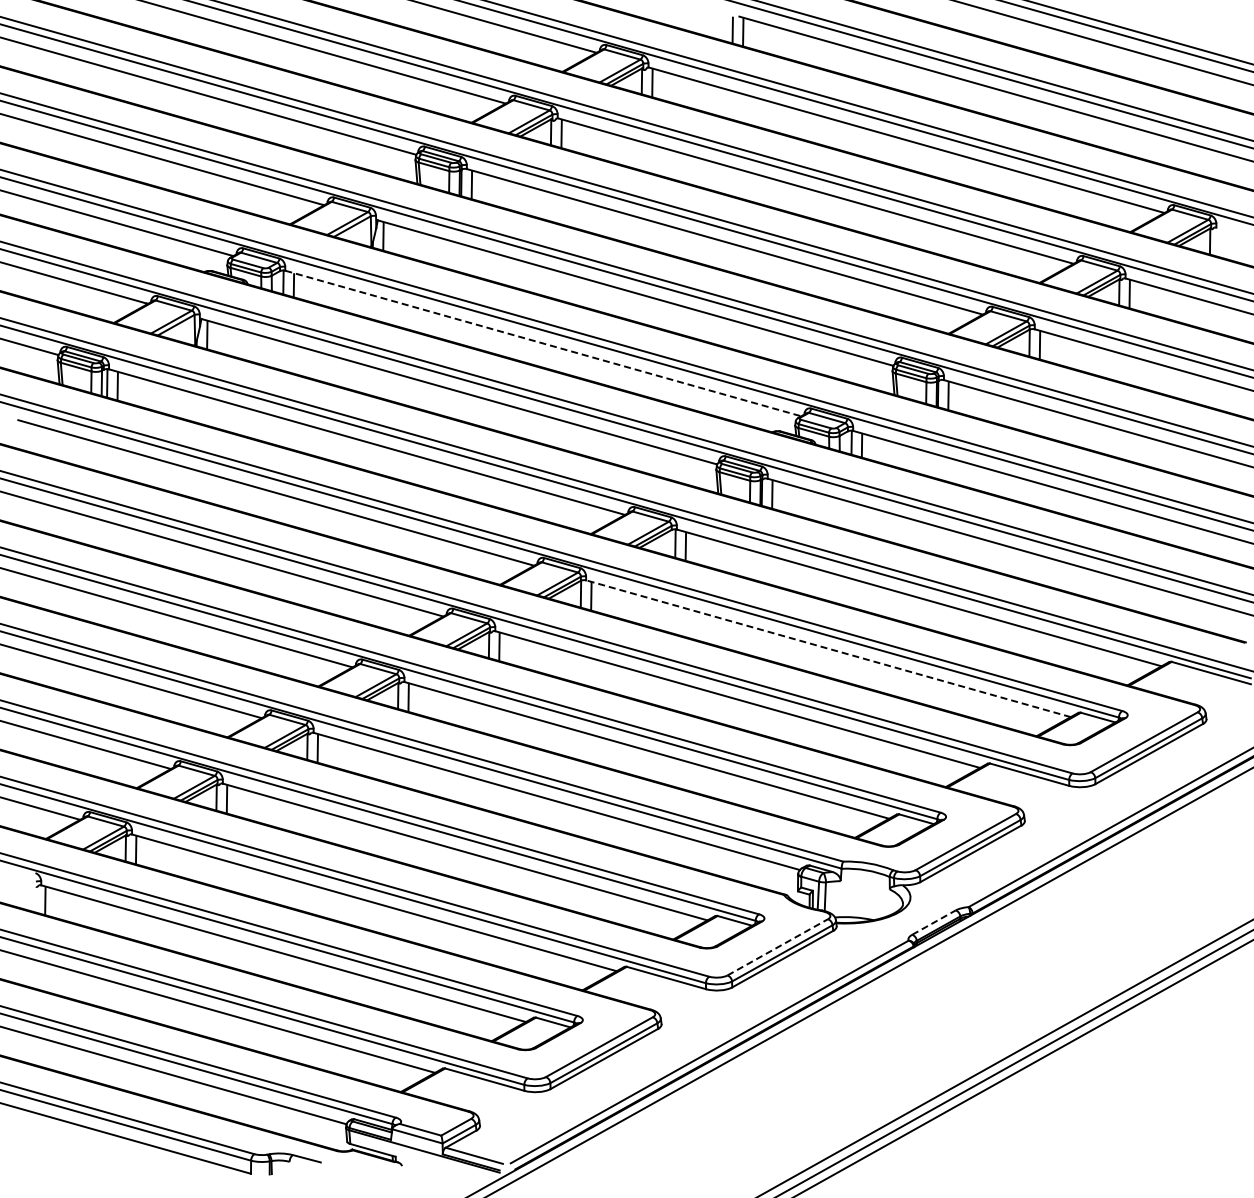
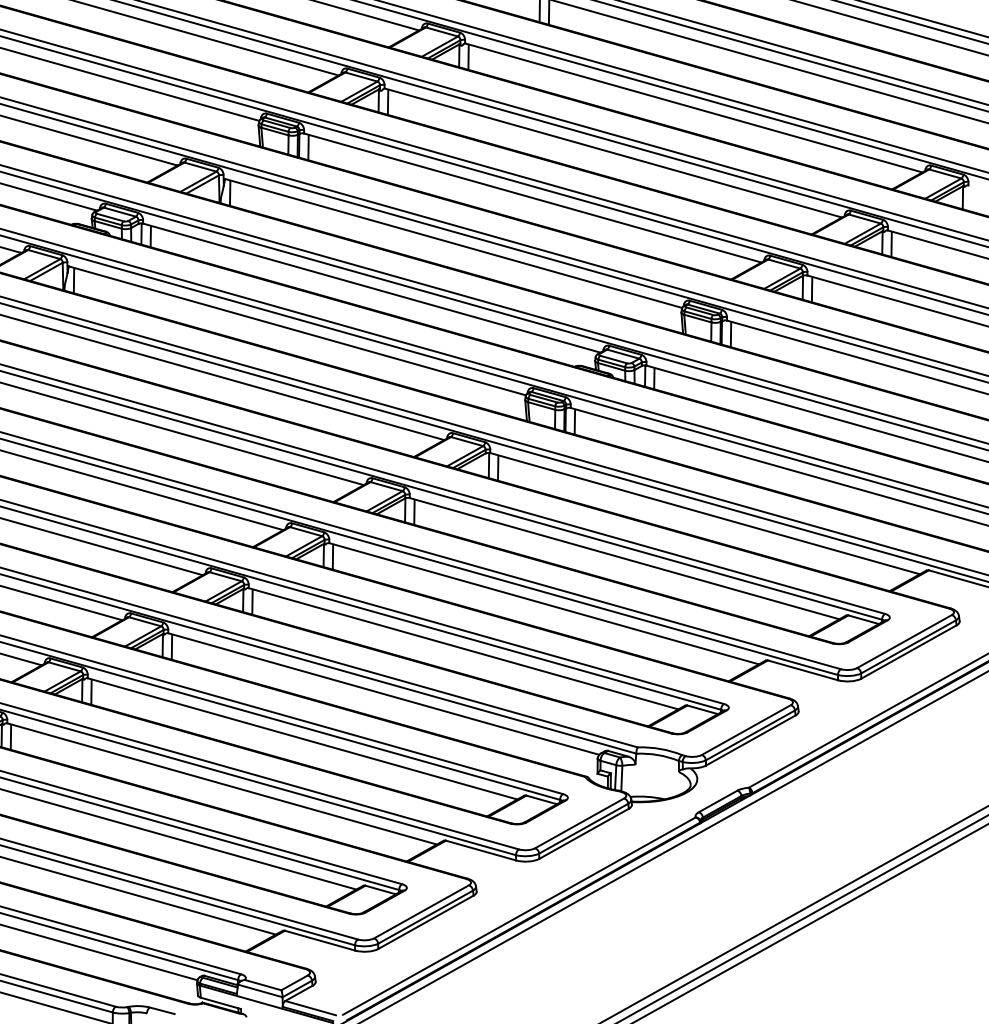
line: (543, 343) -> (372, 288), dashed -> solid
line: (828, 648) -> (624, 558), dashed -> solid
line: (933, 922) -> (717, 801), dashed -> solid
line: (777, 947) -> (579, 823), dashed -> solid

